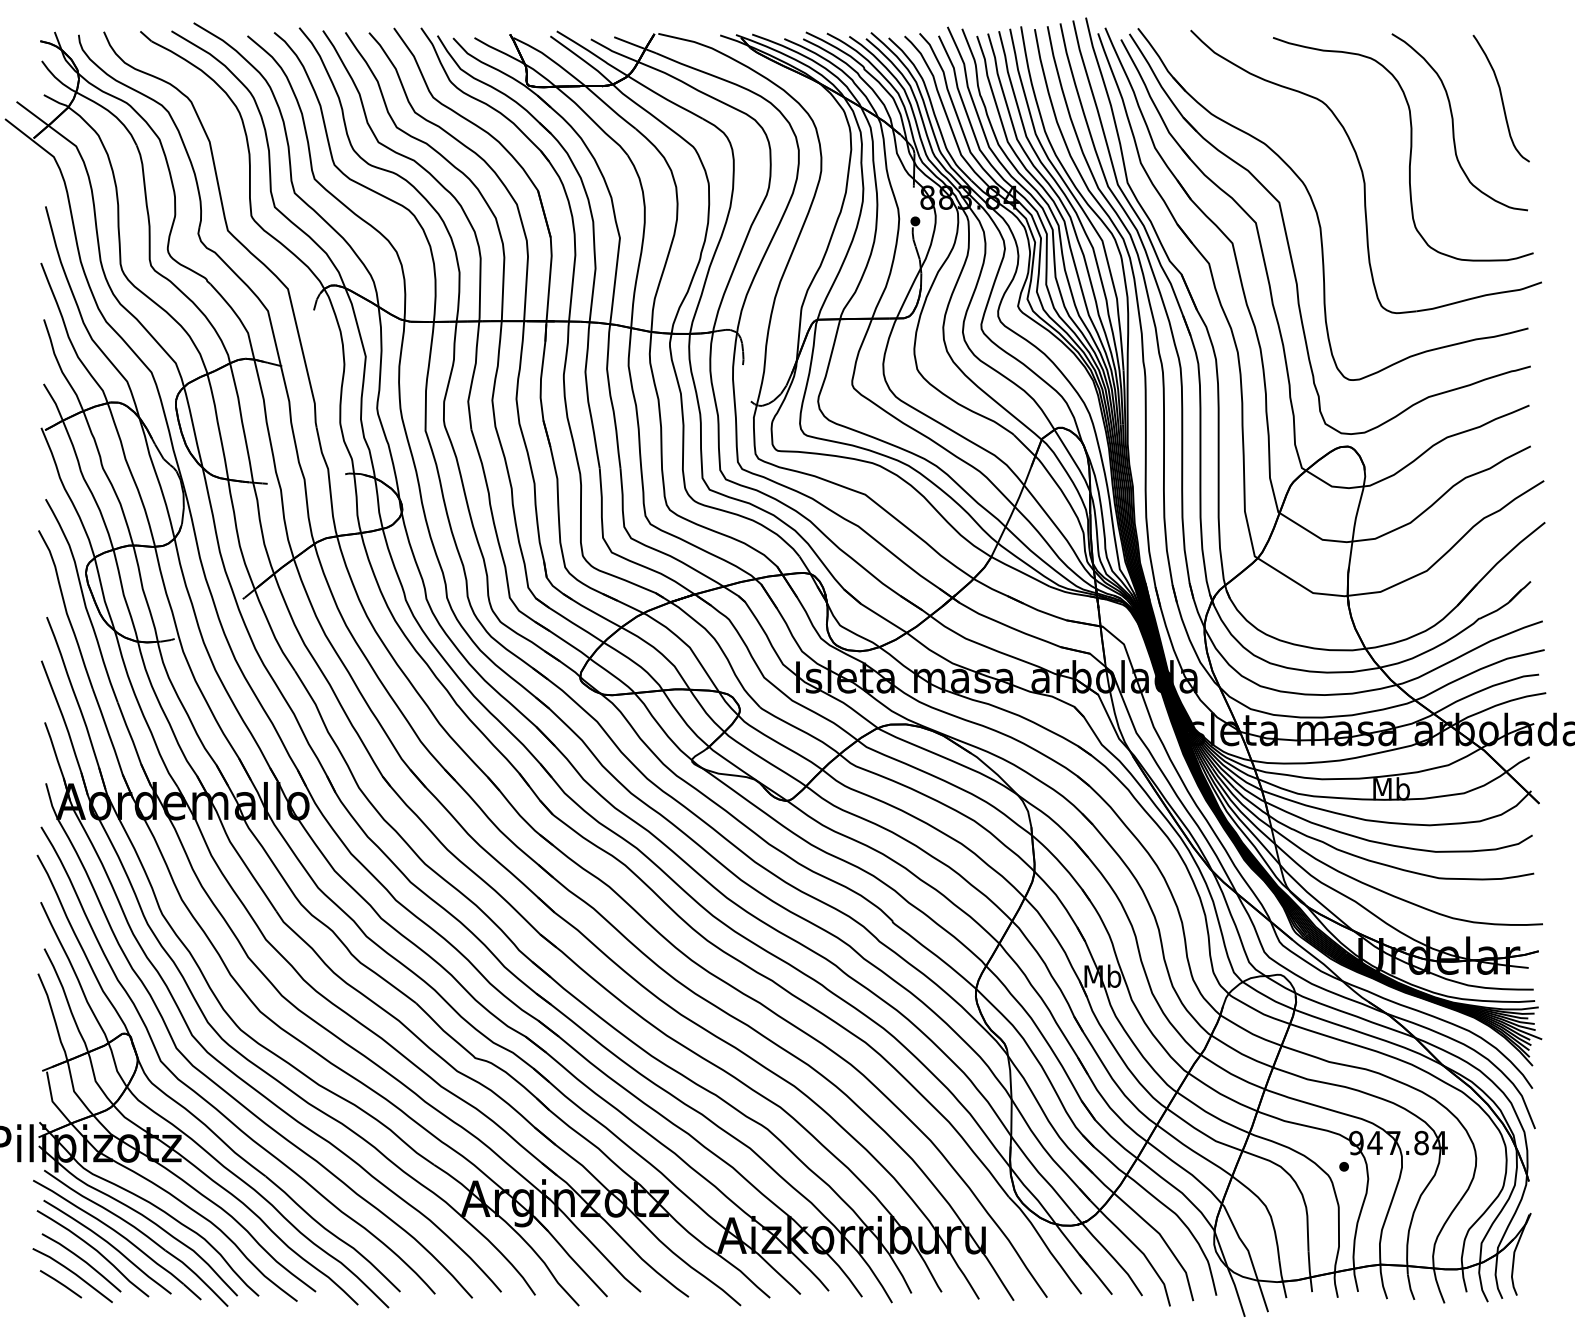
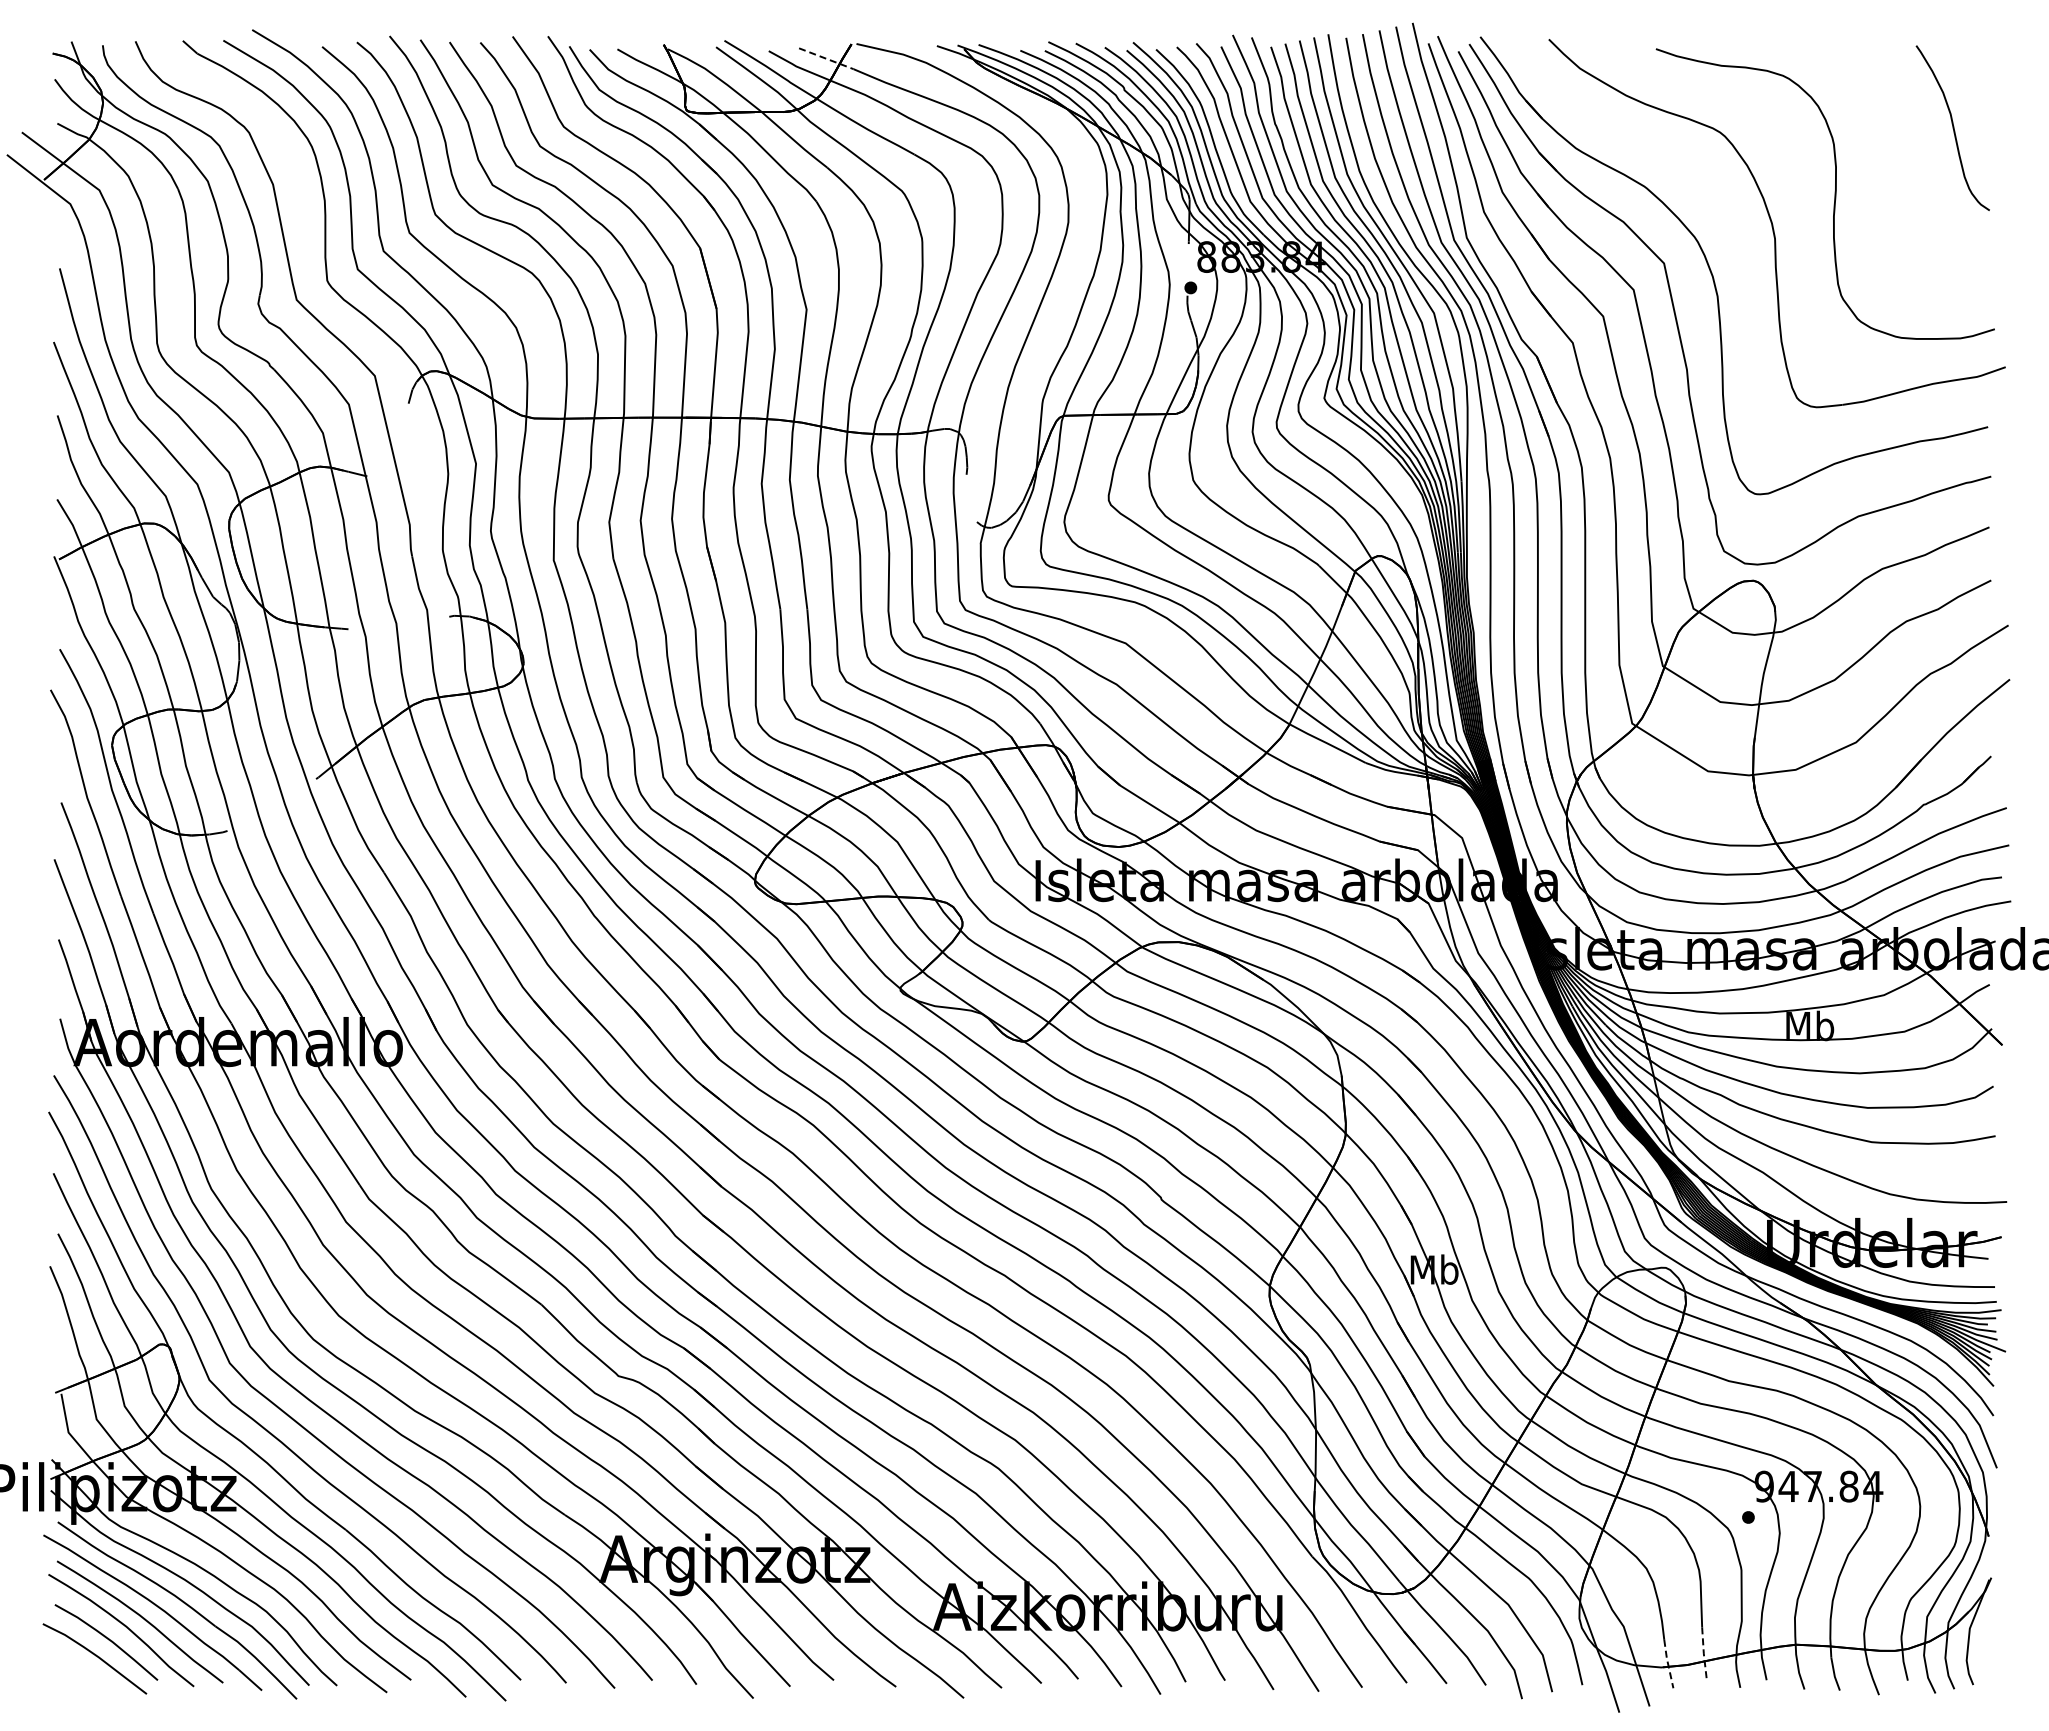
line: (635, 44) -> (826, 58), solid -> dashed
curve: (1453, 121) -> (1890, 158), removed
line: (1309, 1271) -> (1703, 1653), solid -> dashed
line: (1282, 1279) -> (1668, 1664), solid -> dashed
line: (60, 1284) -> (79, 1670), removed

